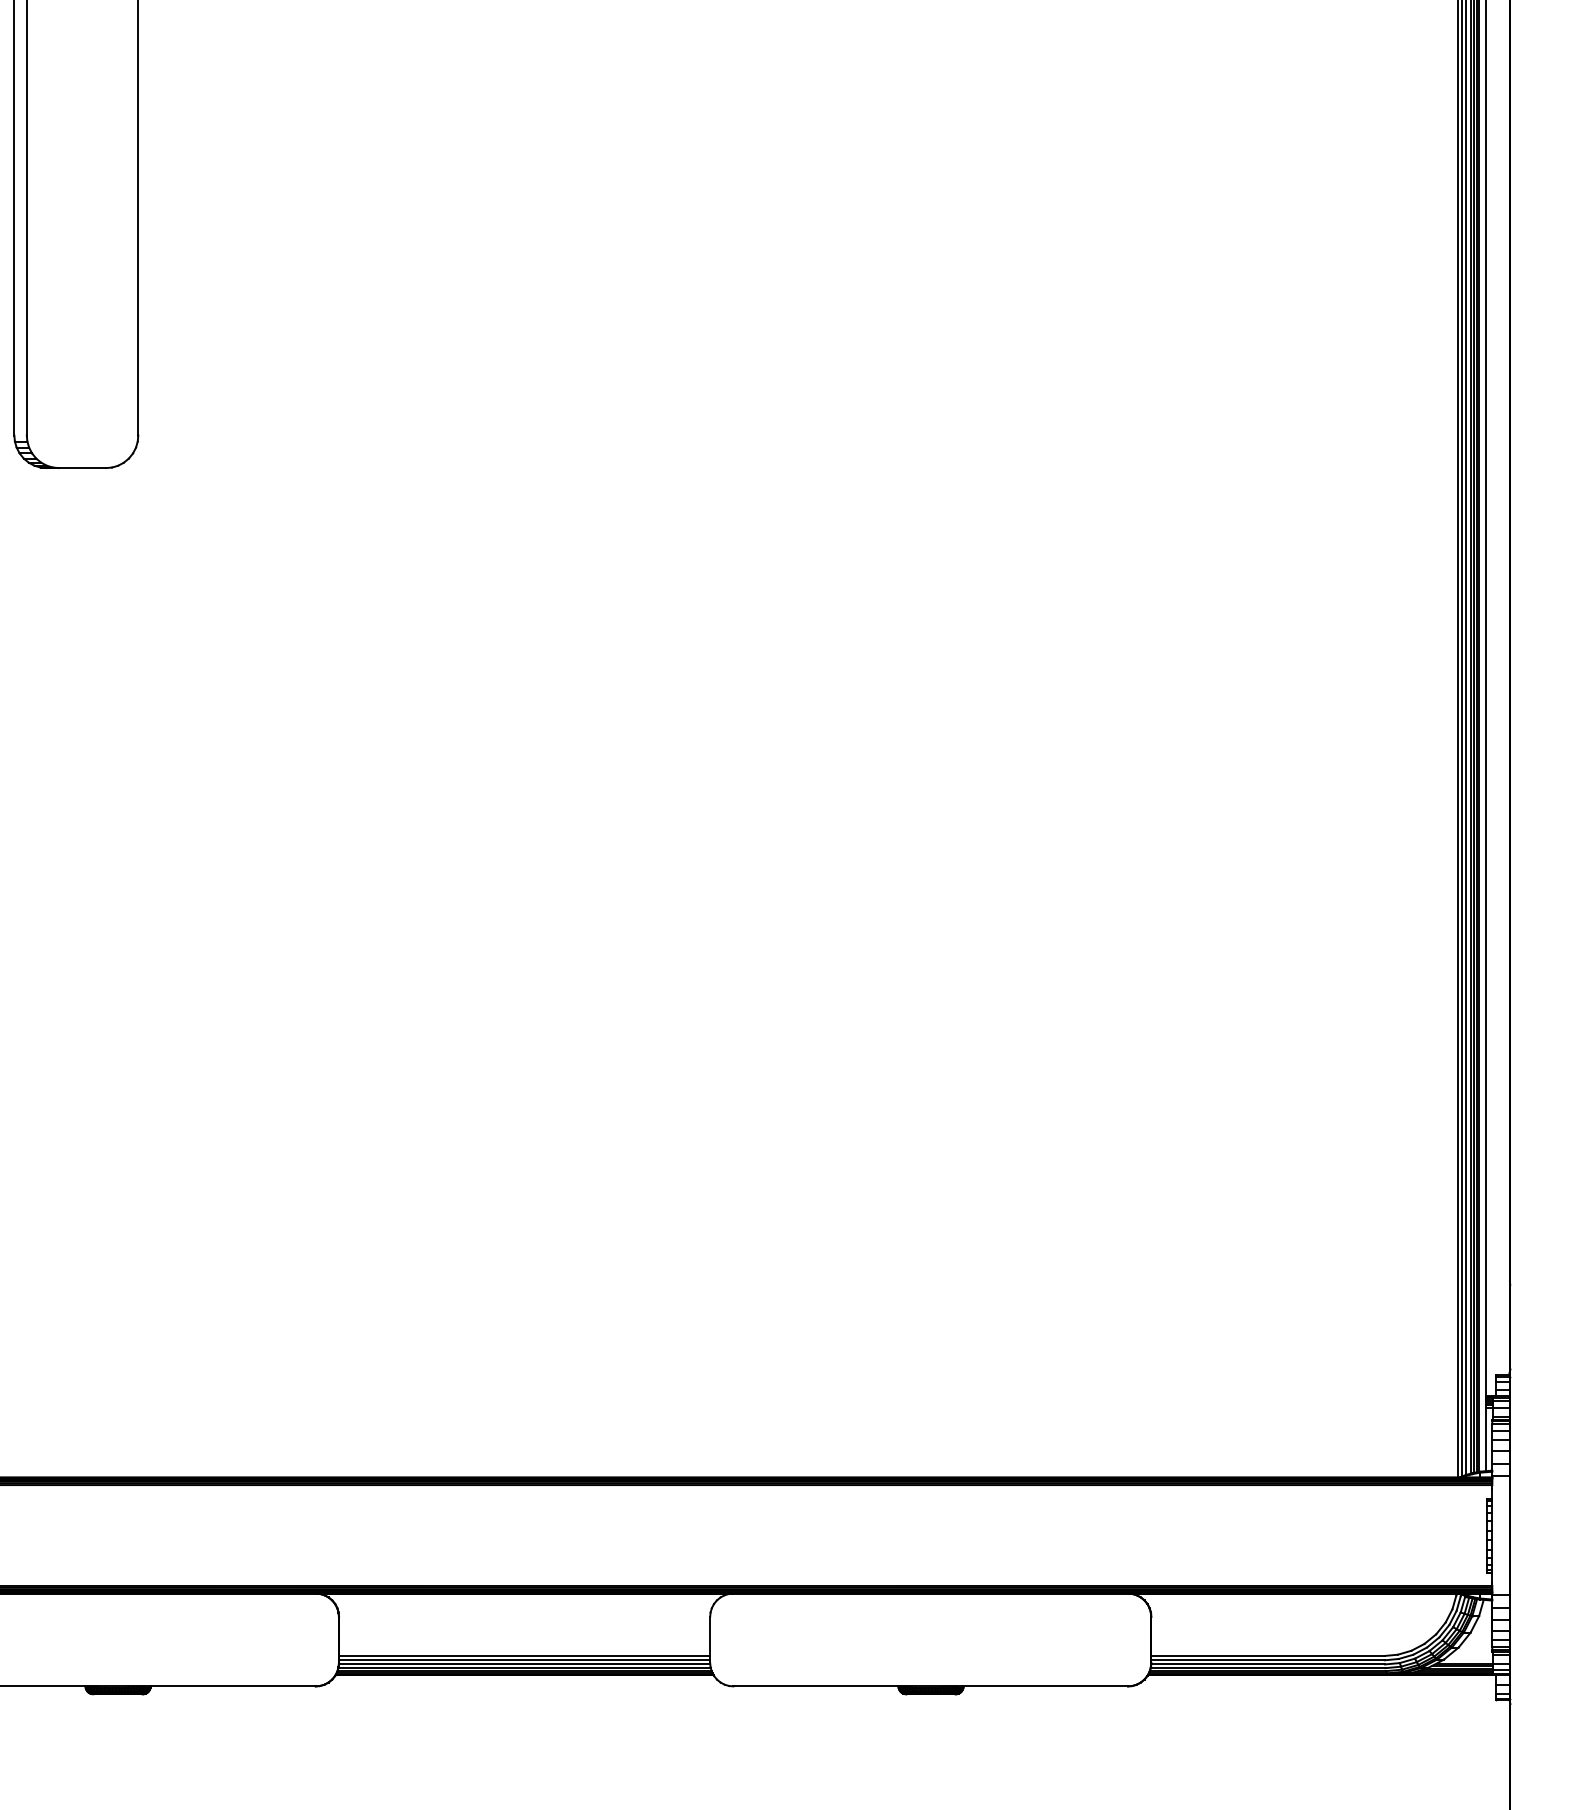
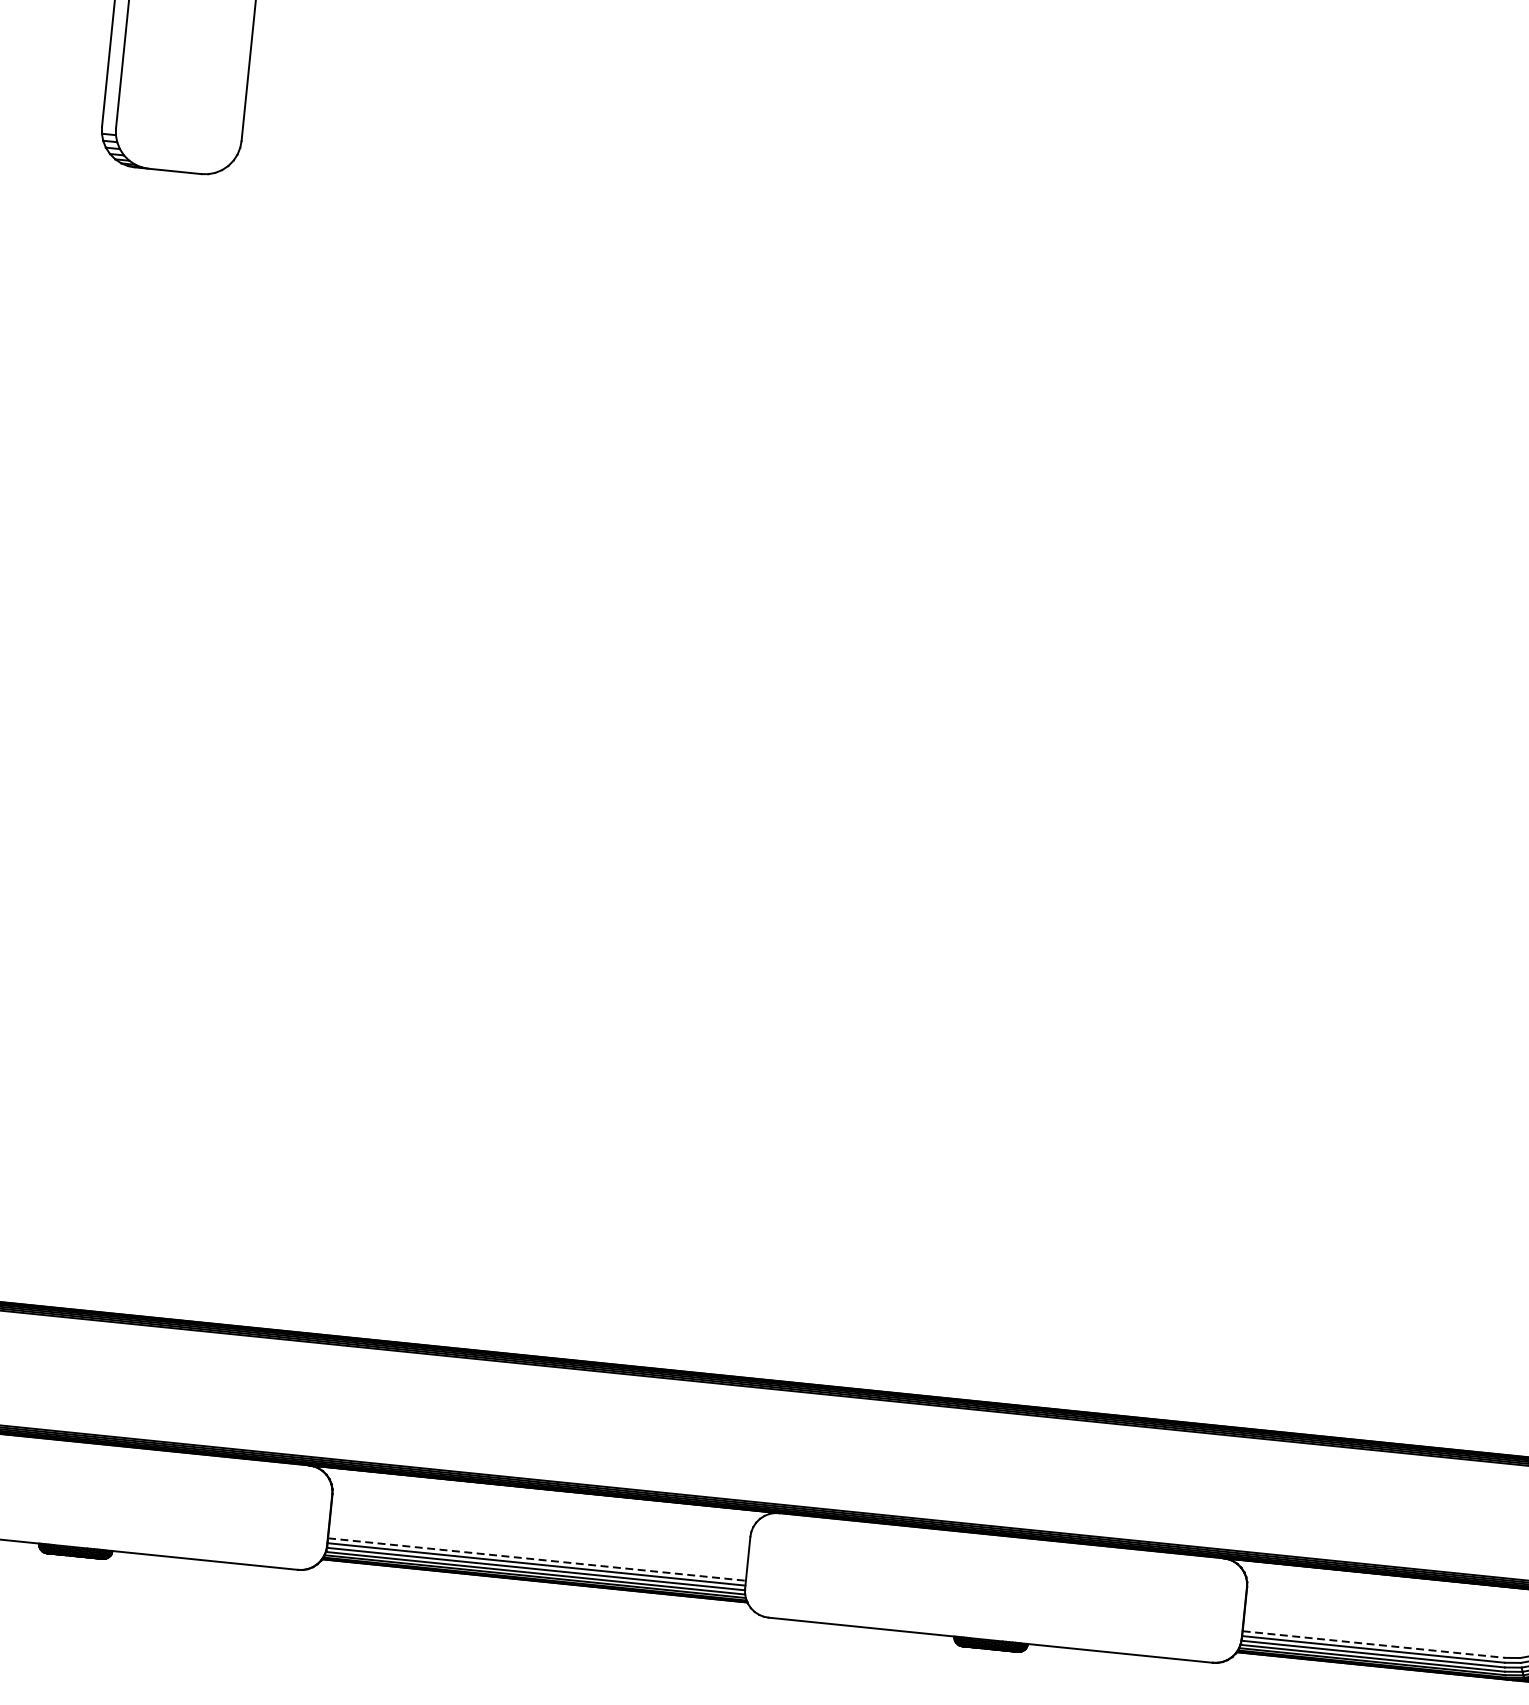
line: (524, 1655) -> (536, 1558), solid -> dashed
line: (1267, 1655) -> (1373, 1643), solid -> dashed

